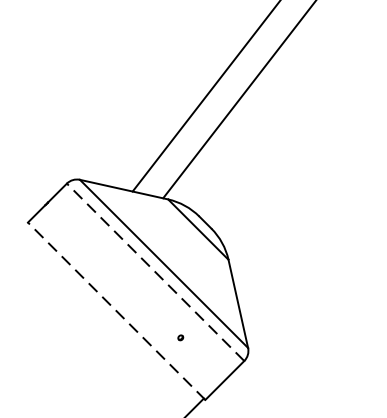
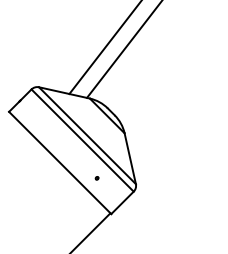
line: (155, 272) -> (82, 140), dashed -> solid
line: (115, 310) -> (59, 162), dashed -> solid

